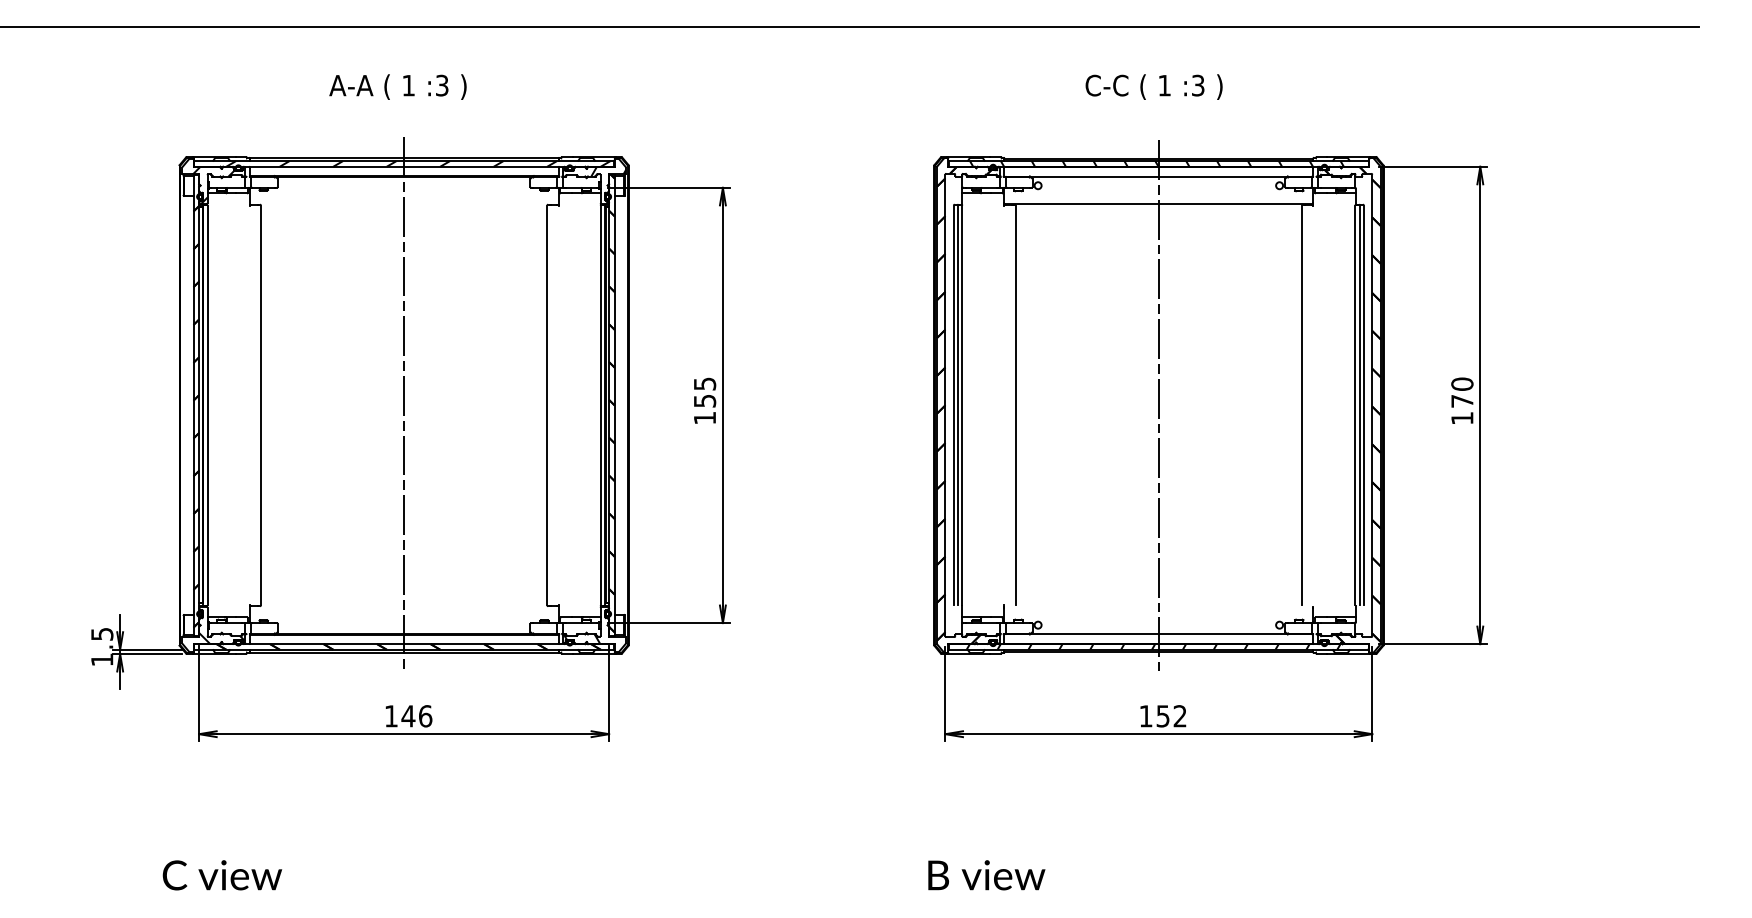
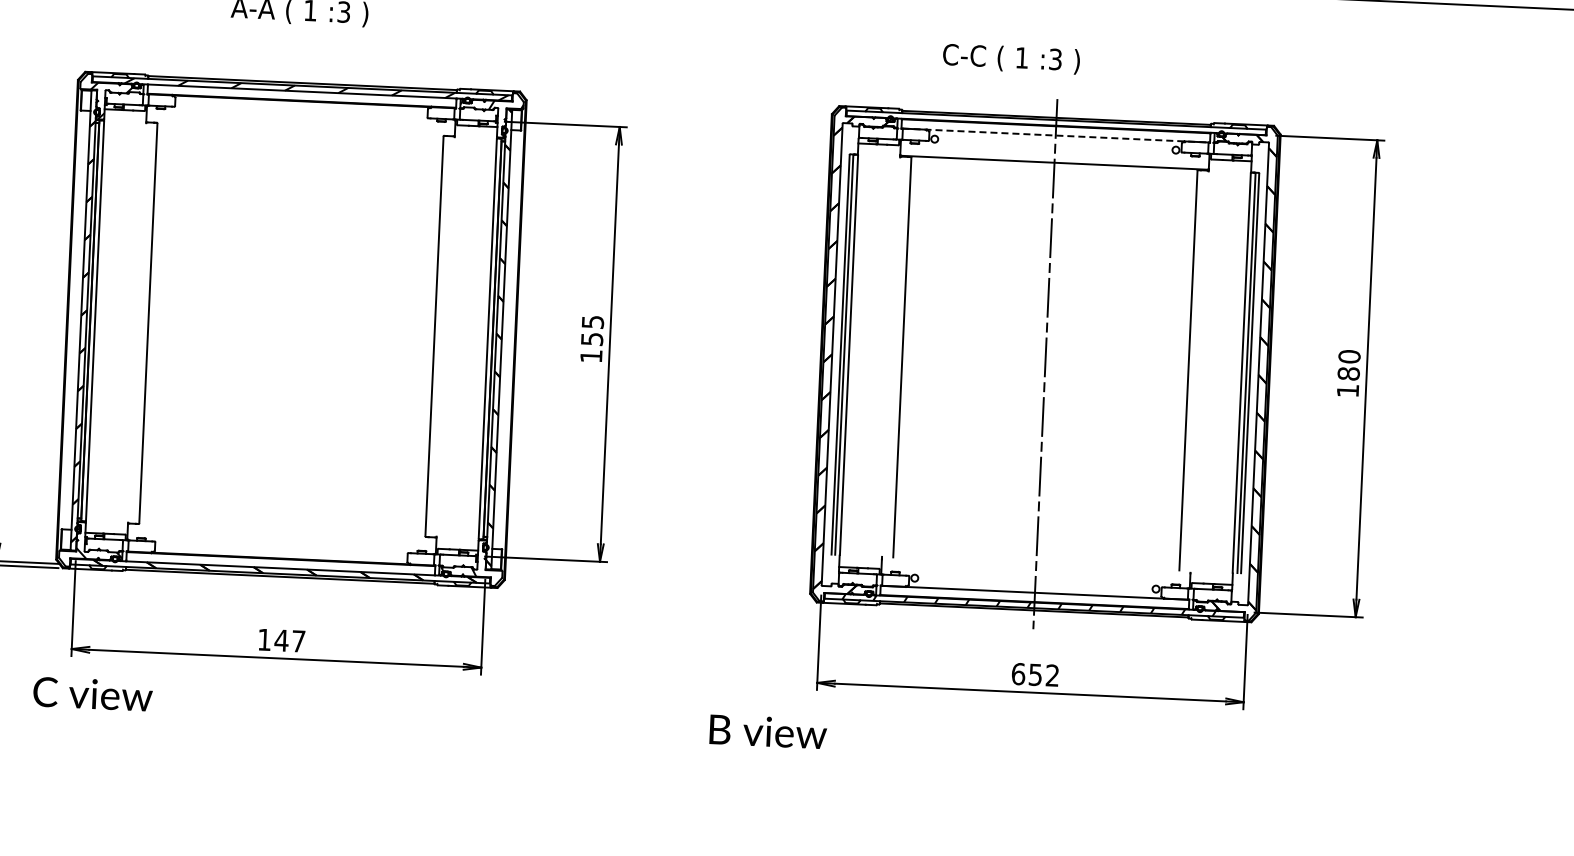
text: (1153, 86) -> (1010, 58), moved
hatch: (1156, 163) -> (1053, 122), removed
line: (1159, 176) -> (1056, 135), solid -> dashed
text: (1462, 400) -> (1348, 372), 170 -> 180
line: (404, 403) -> (291, 327), removed
text: (425, 716) -> (298, 641), 146 -> 147
text: (1145, 716) -> (1017, 674), 152 -> 652
text: (222, 875) -> (93, 694), moved
text: (986, 875) -> (768, 732), moved

